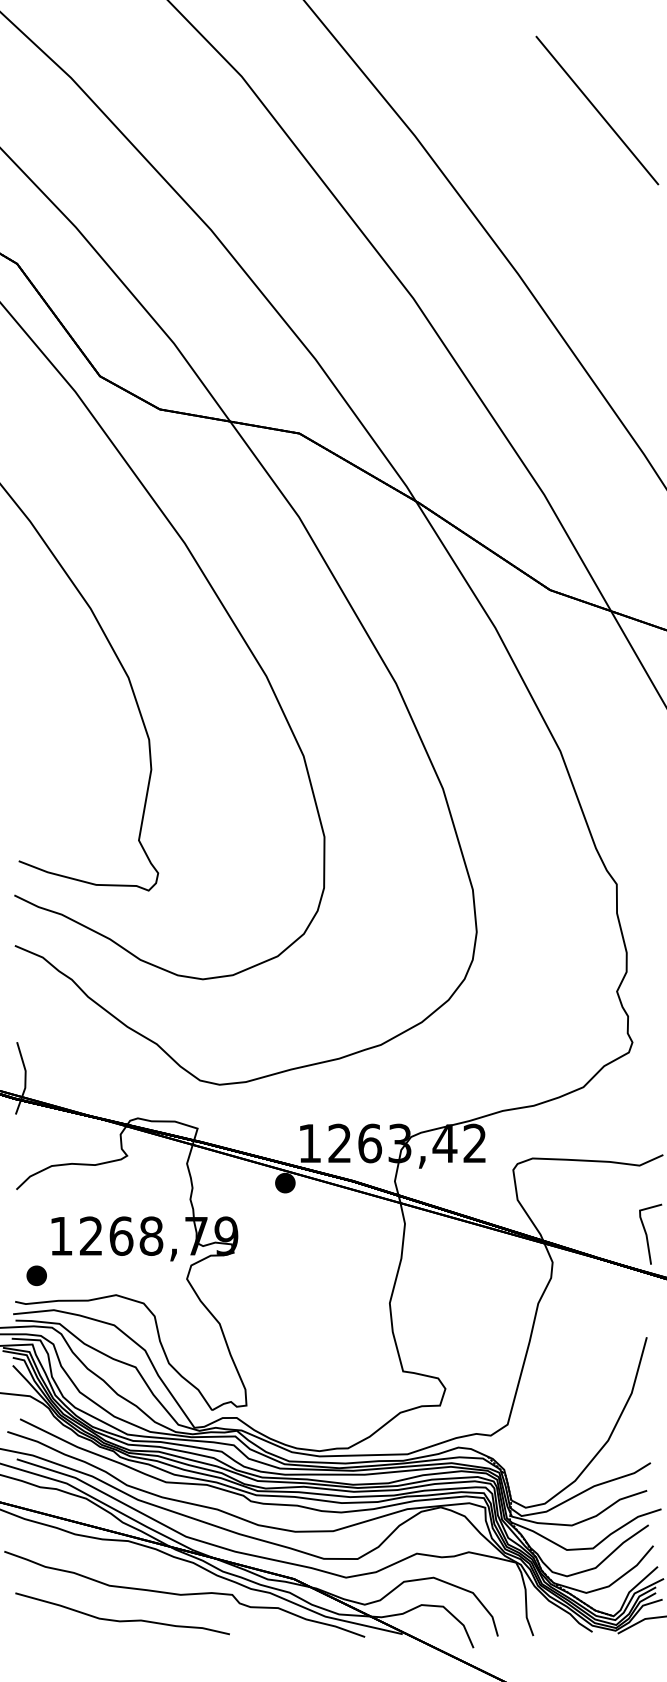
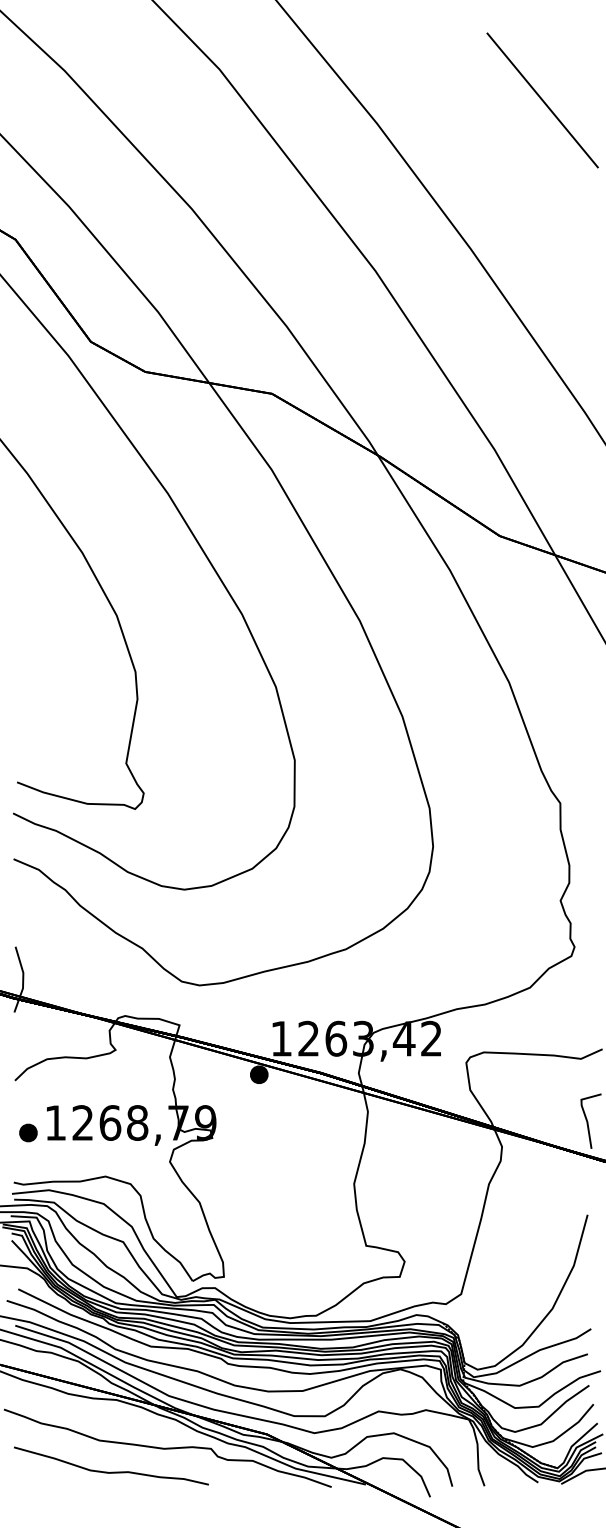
part: (36, 1275) -> (28, 1132), moved

